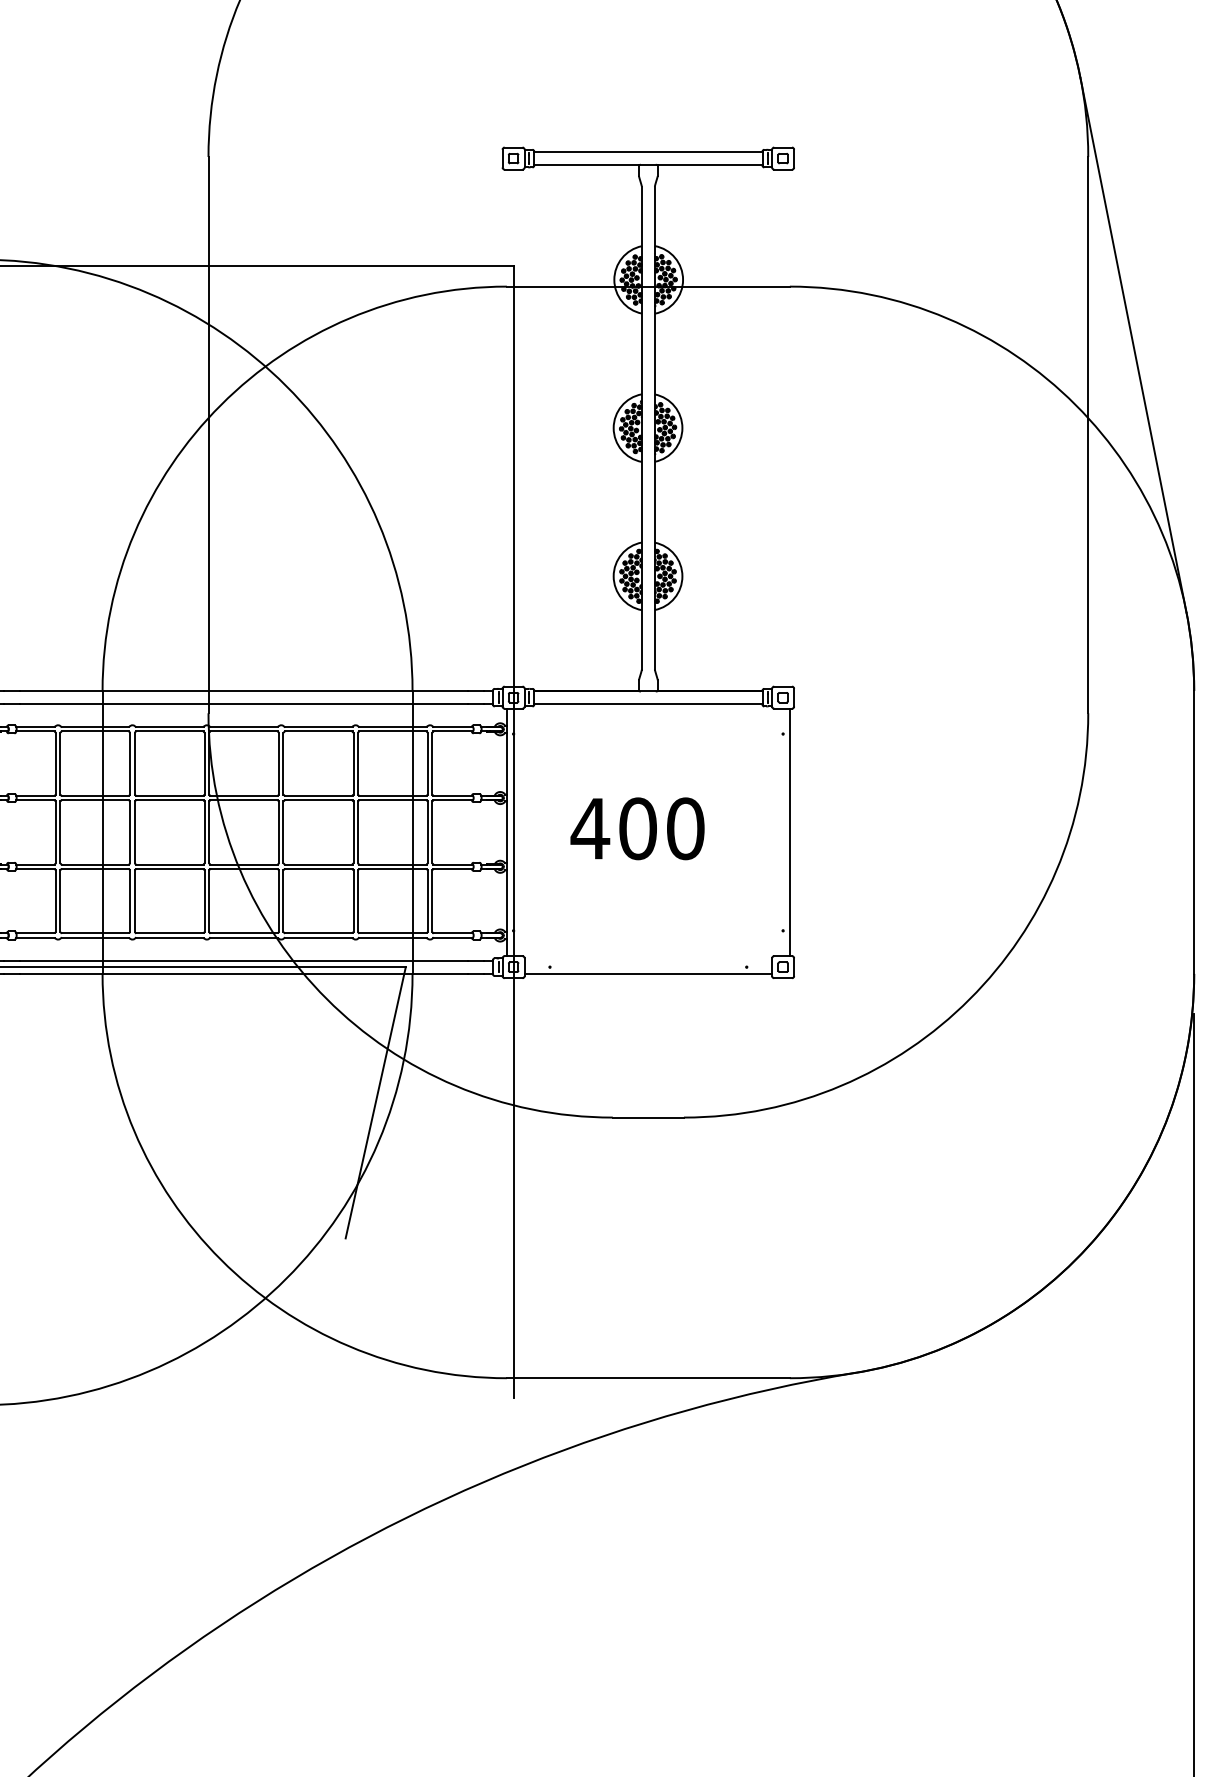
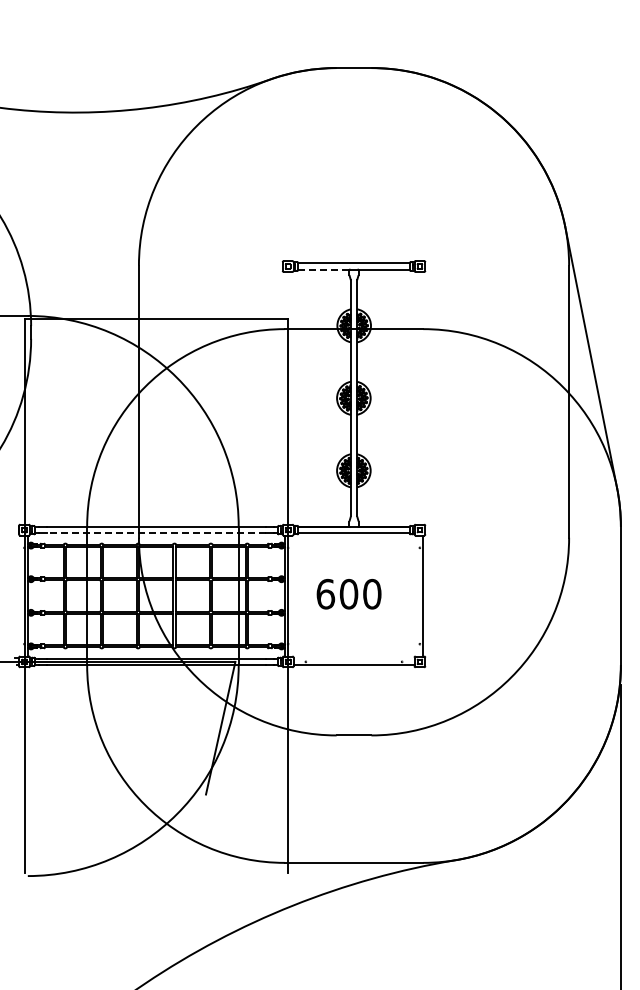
line: (585, 164) -> (323, 269), solid -> dashed
line: (242, 704) -> (155, 533), solid -> dashed
text: (590, 827) -> (325, 593), 400 -> 600

